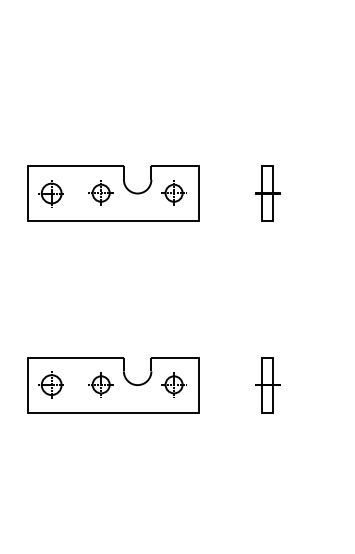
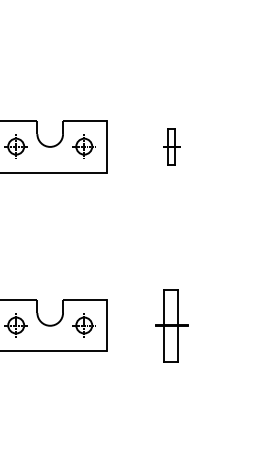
part: (267, 193) -> (171, 146), size x0.7
part: (267, 385) -> (171, 326), size x1.4

